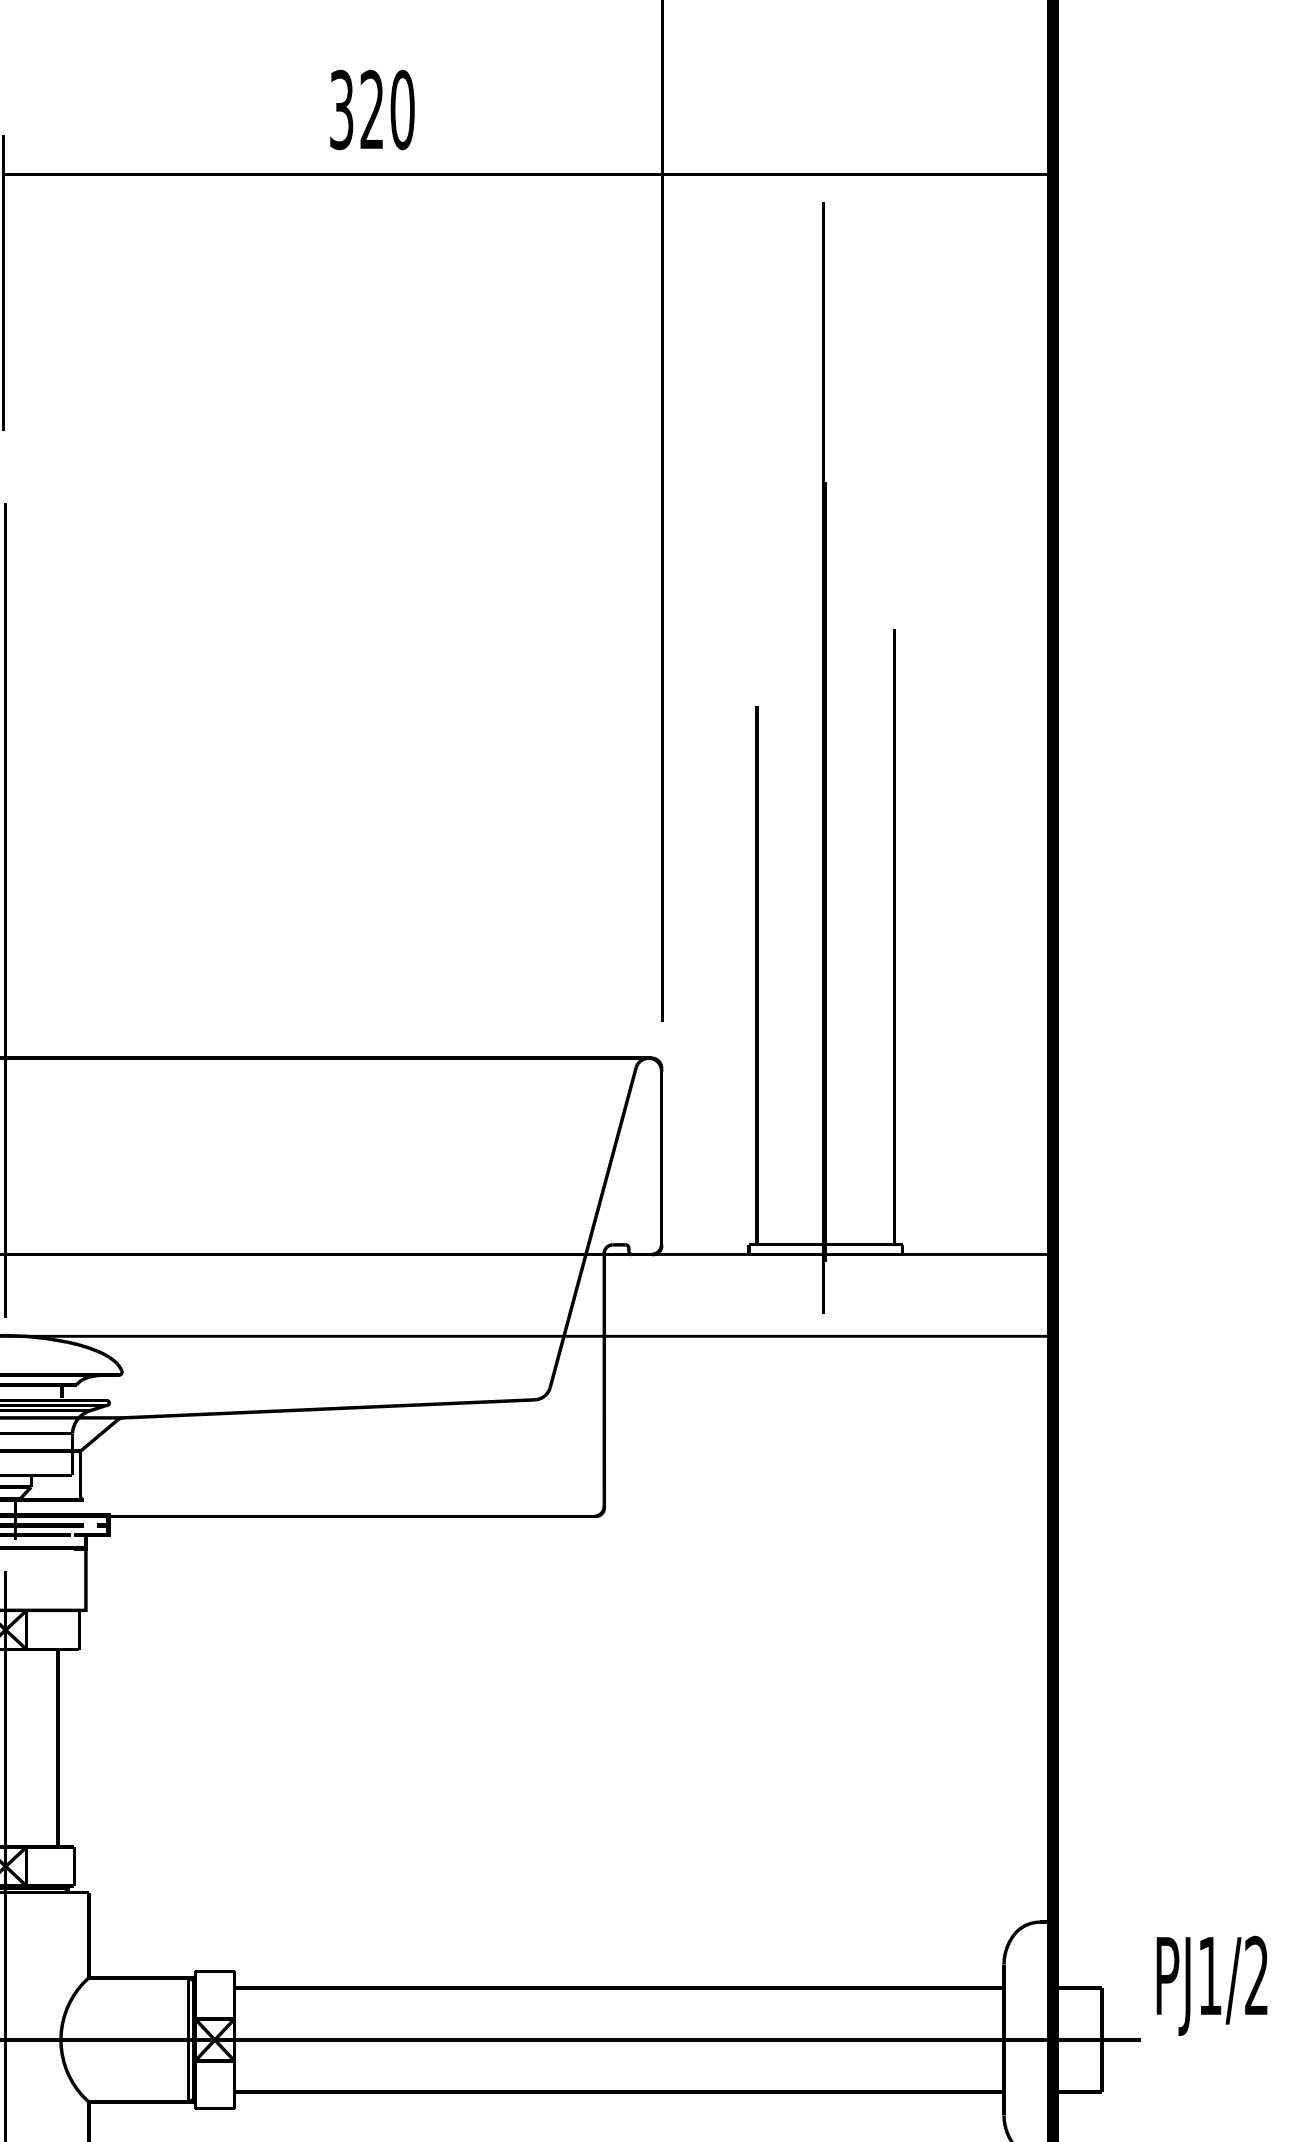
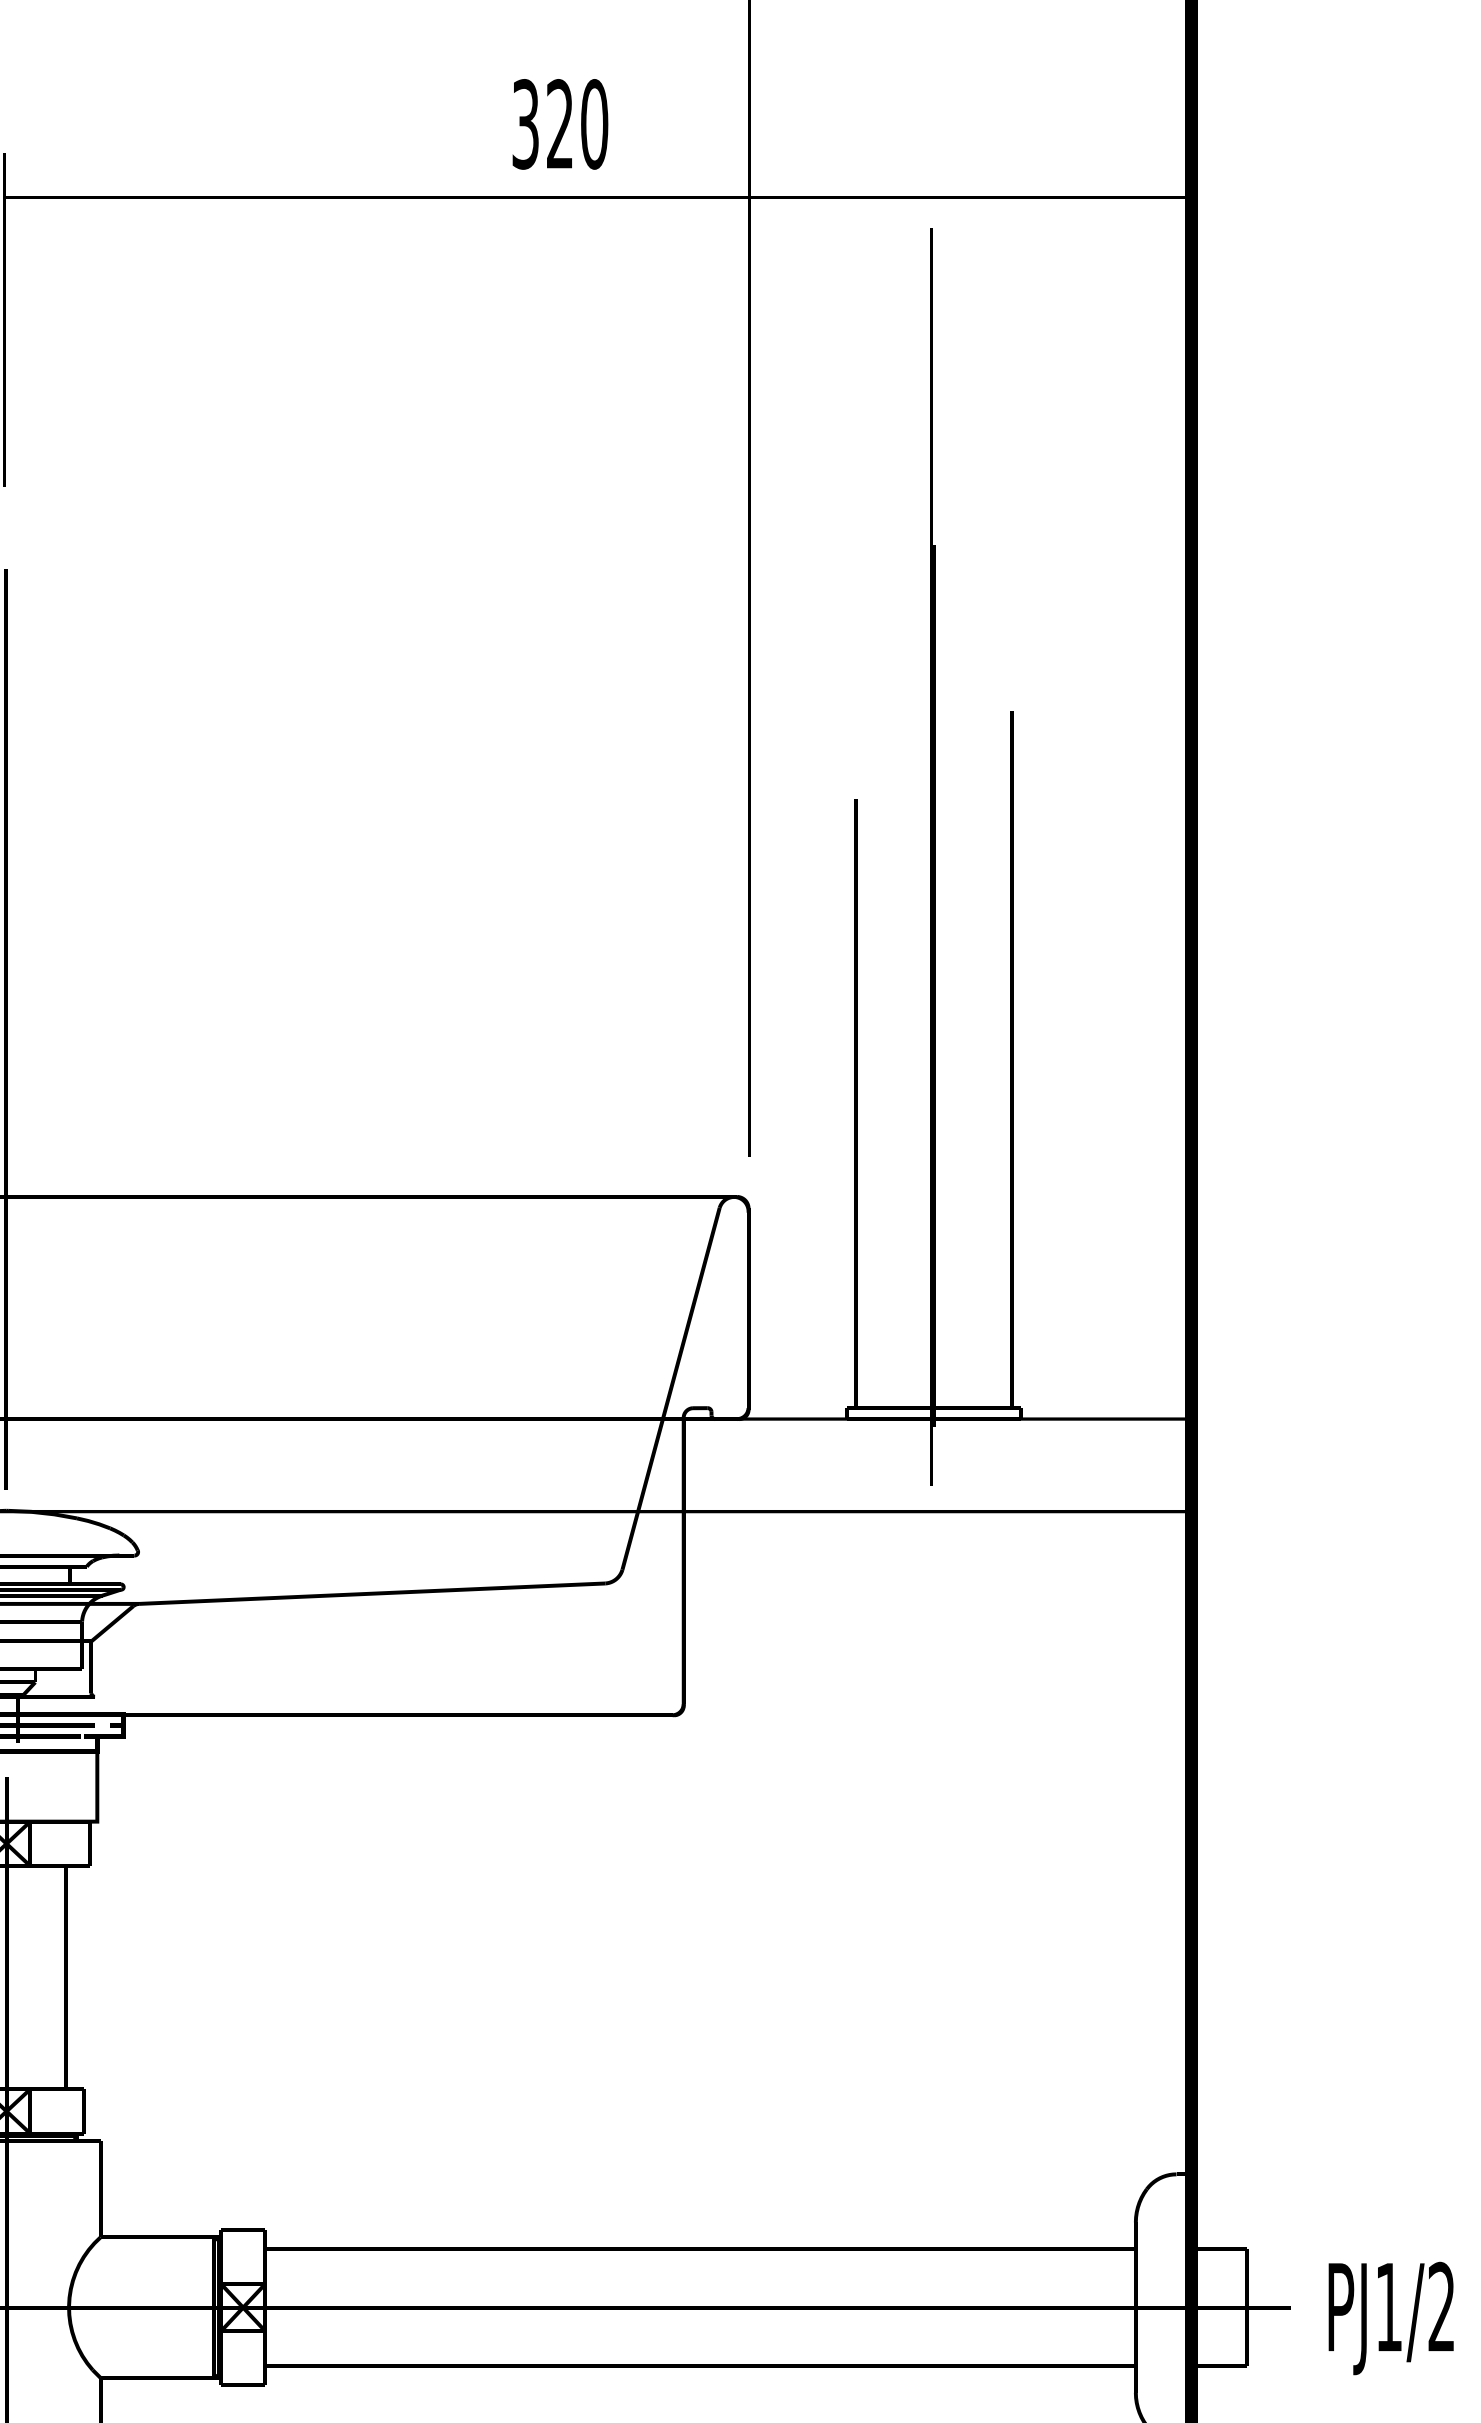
text: (372, 110) -> (560, 124), moved
text: (1211, 1985) -> (1390, 2318), moved

